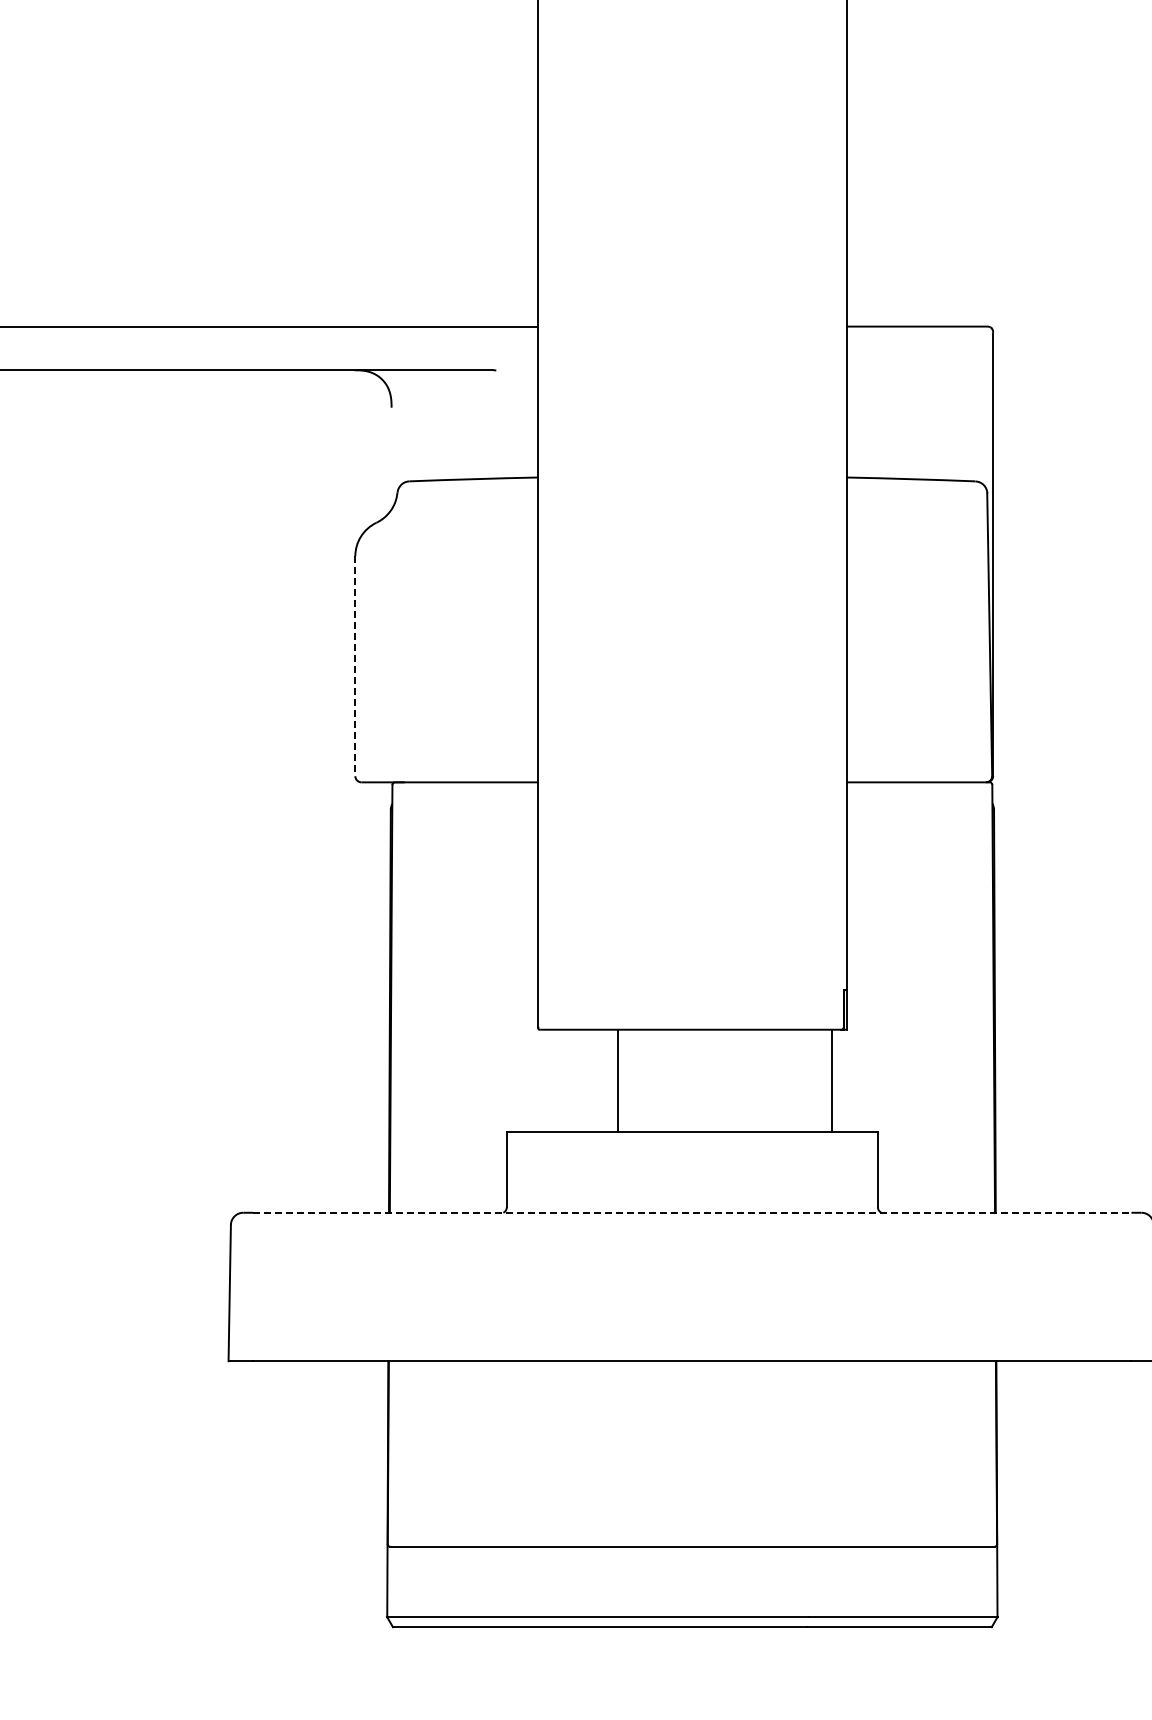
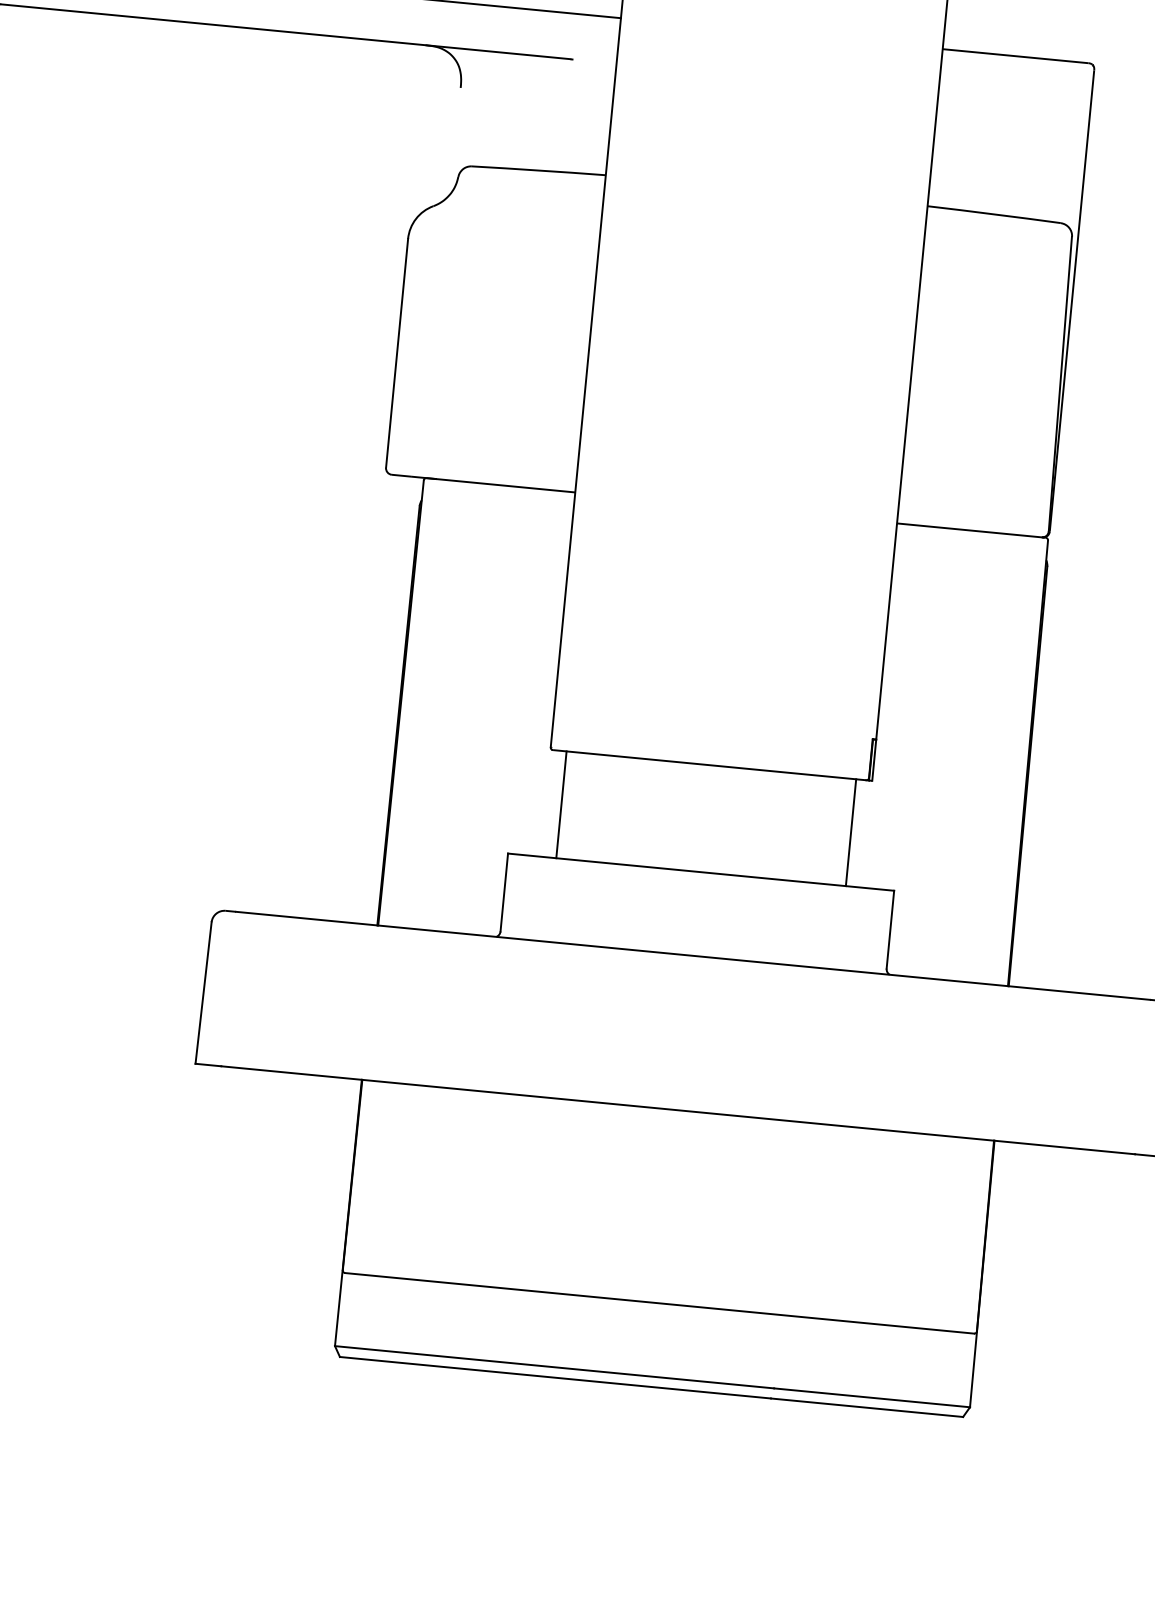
line: (355, 666) -> (397, 353), dashed -> solid
line: (618, 1080) -> (561, 804), moved
line: (692, 1212) -> (693, 955), dashed -> solid

